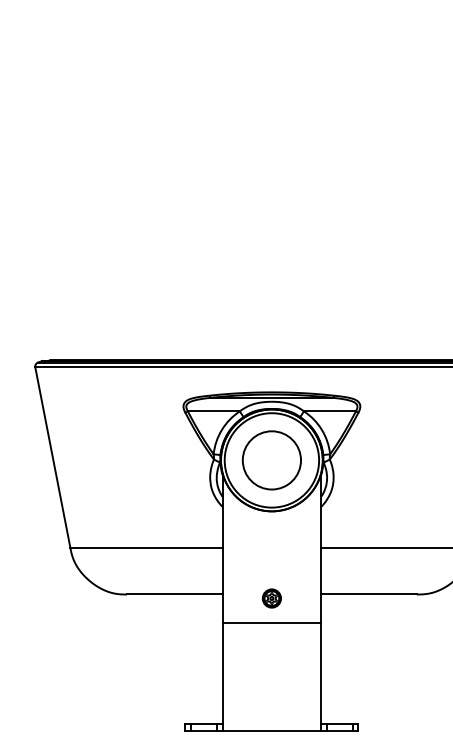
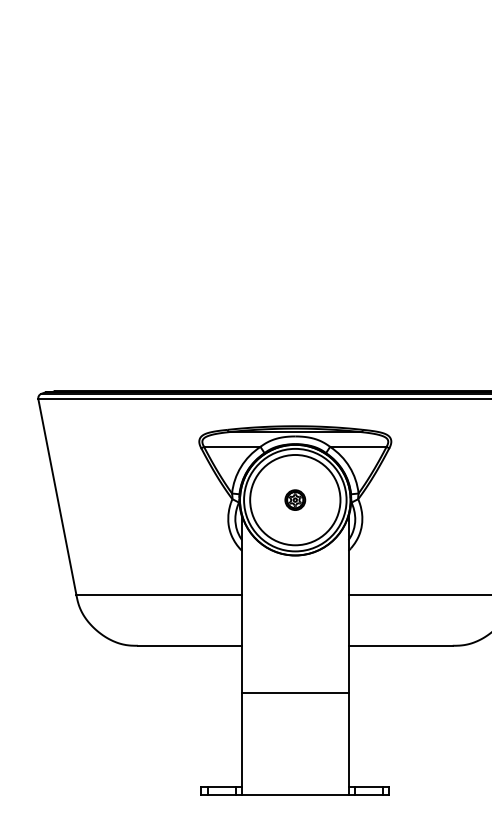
circle: (272, 459) -> (295, 499), size x1.43
part: (272, 597) -> (295, 499), moved
line: (272, 622) -> (295, 692), moved

